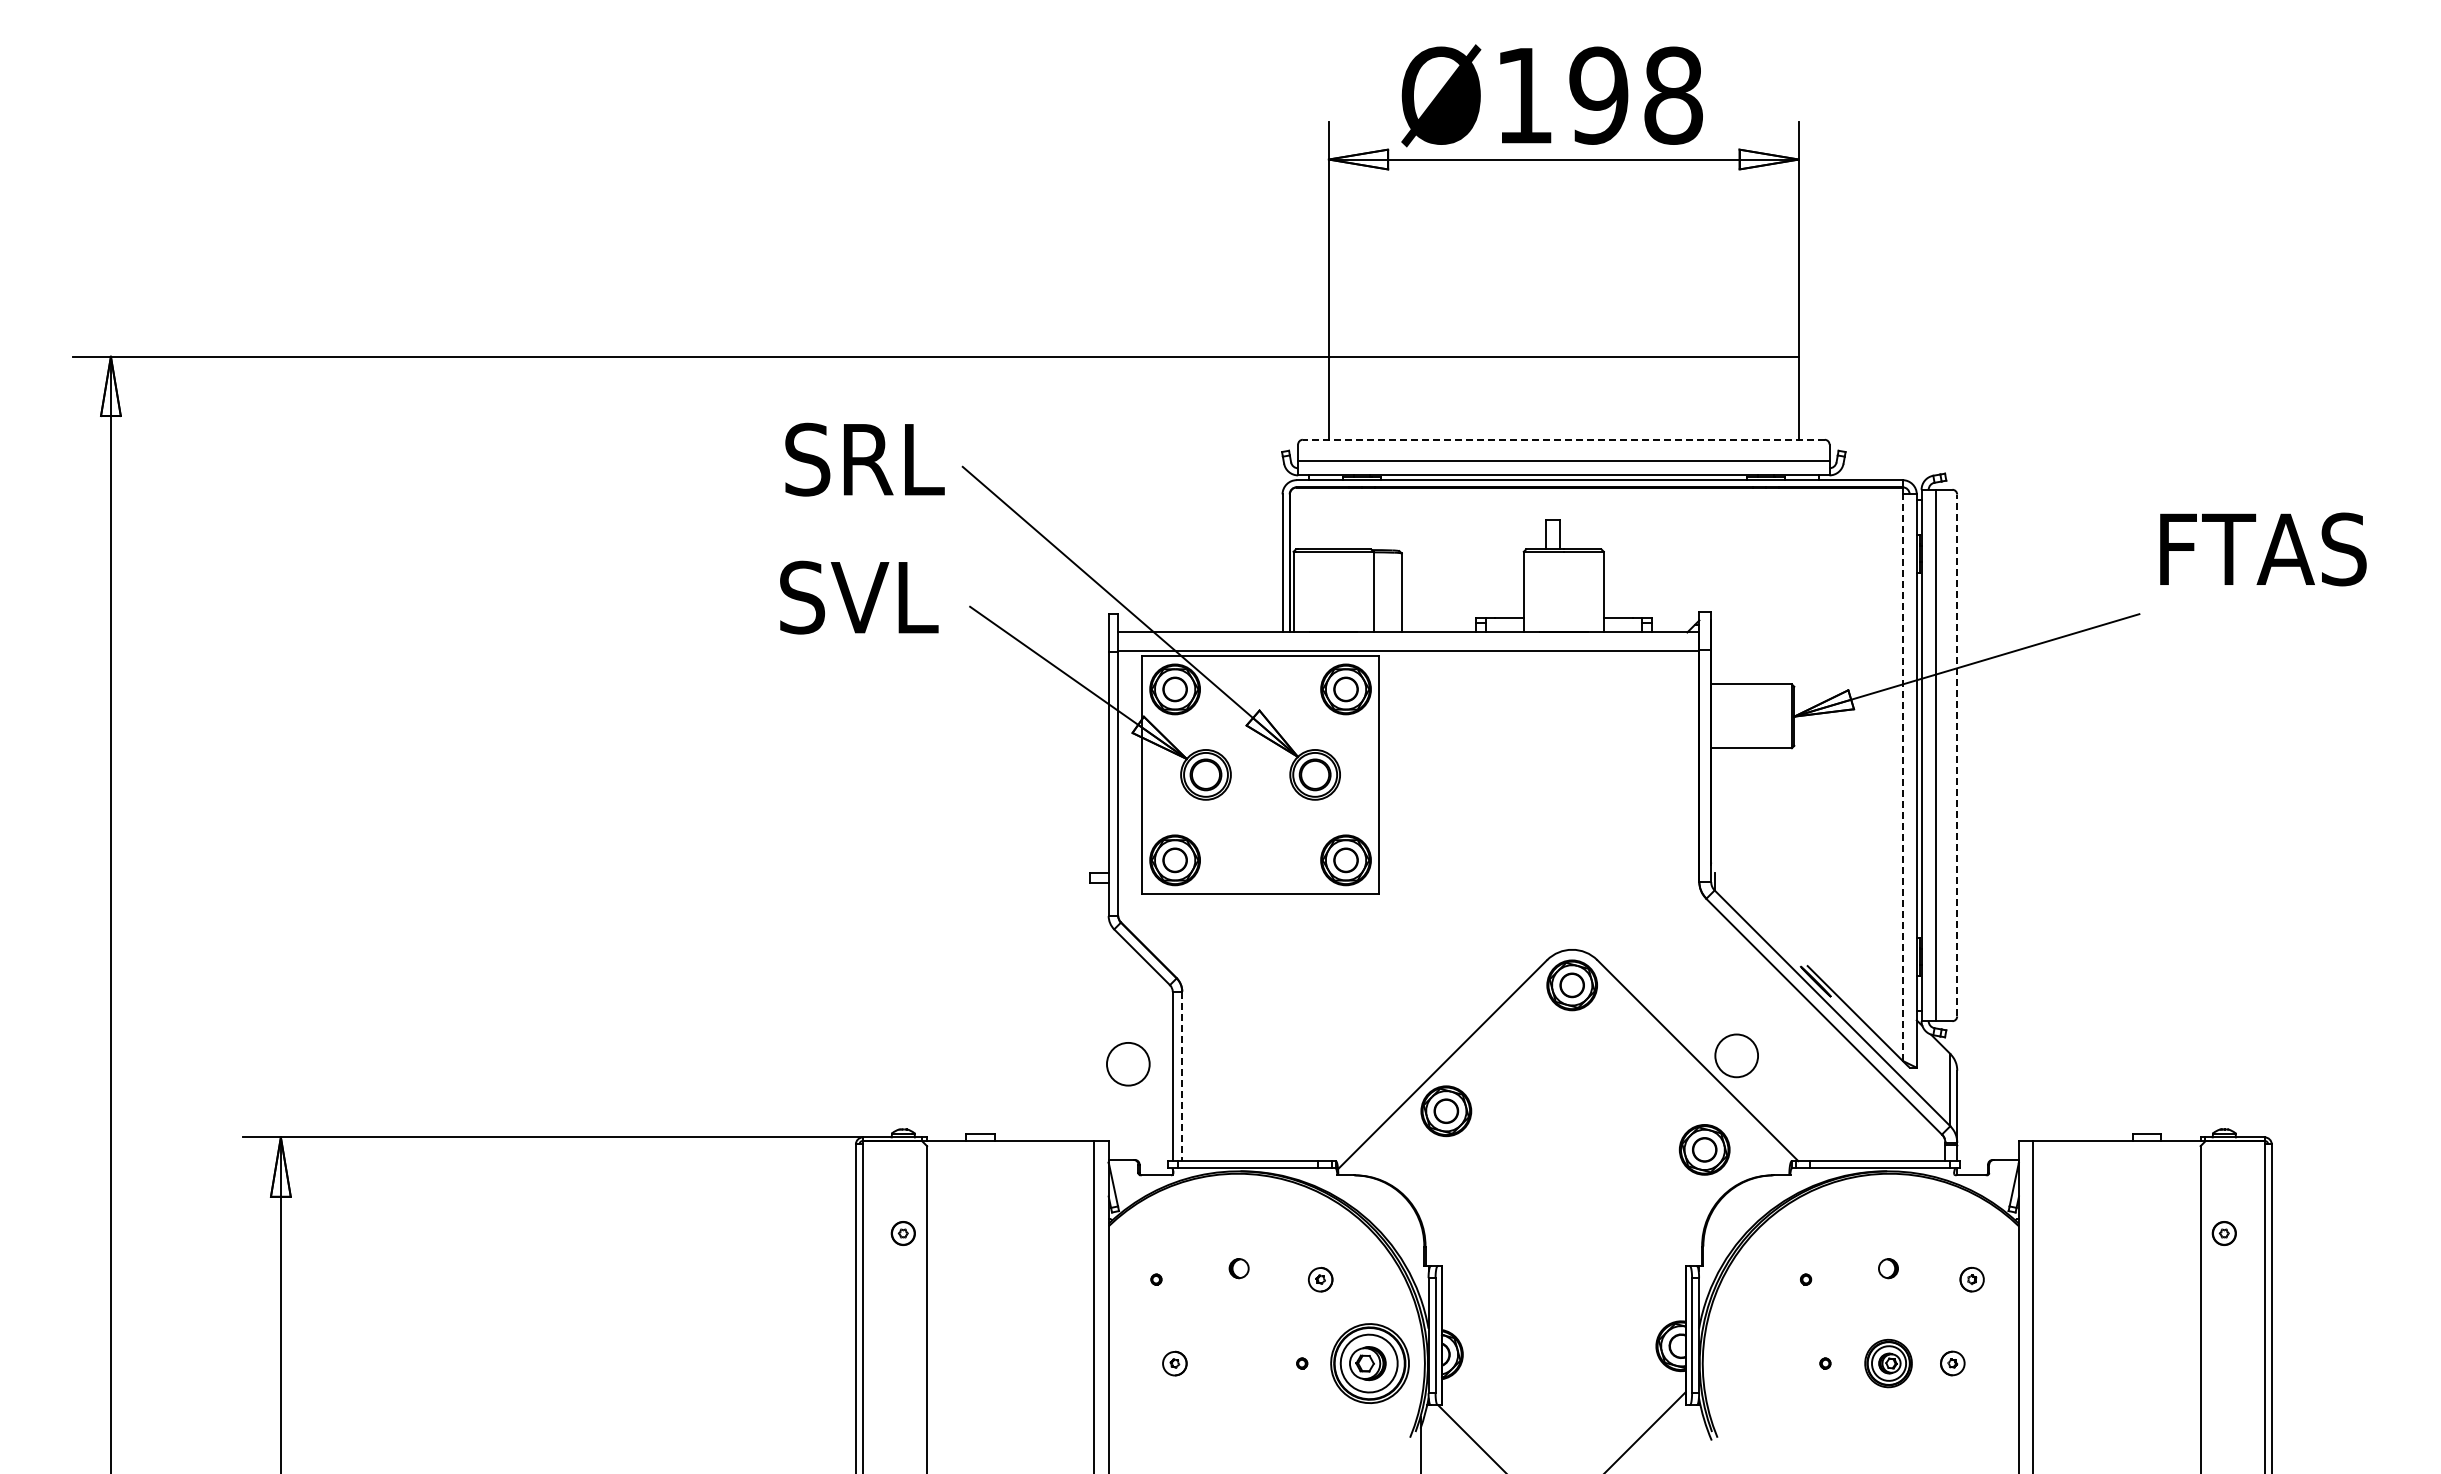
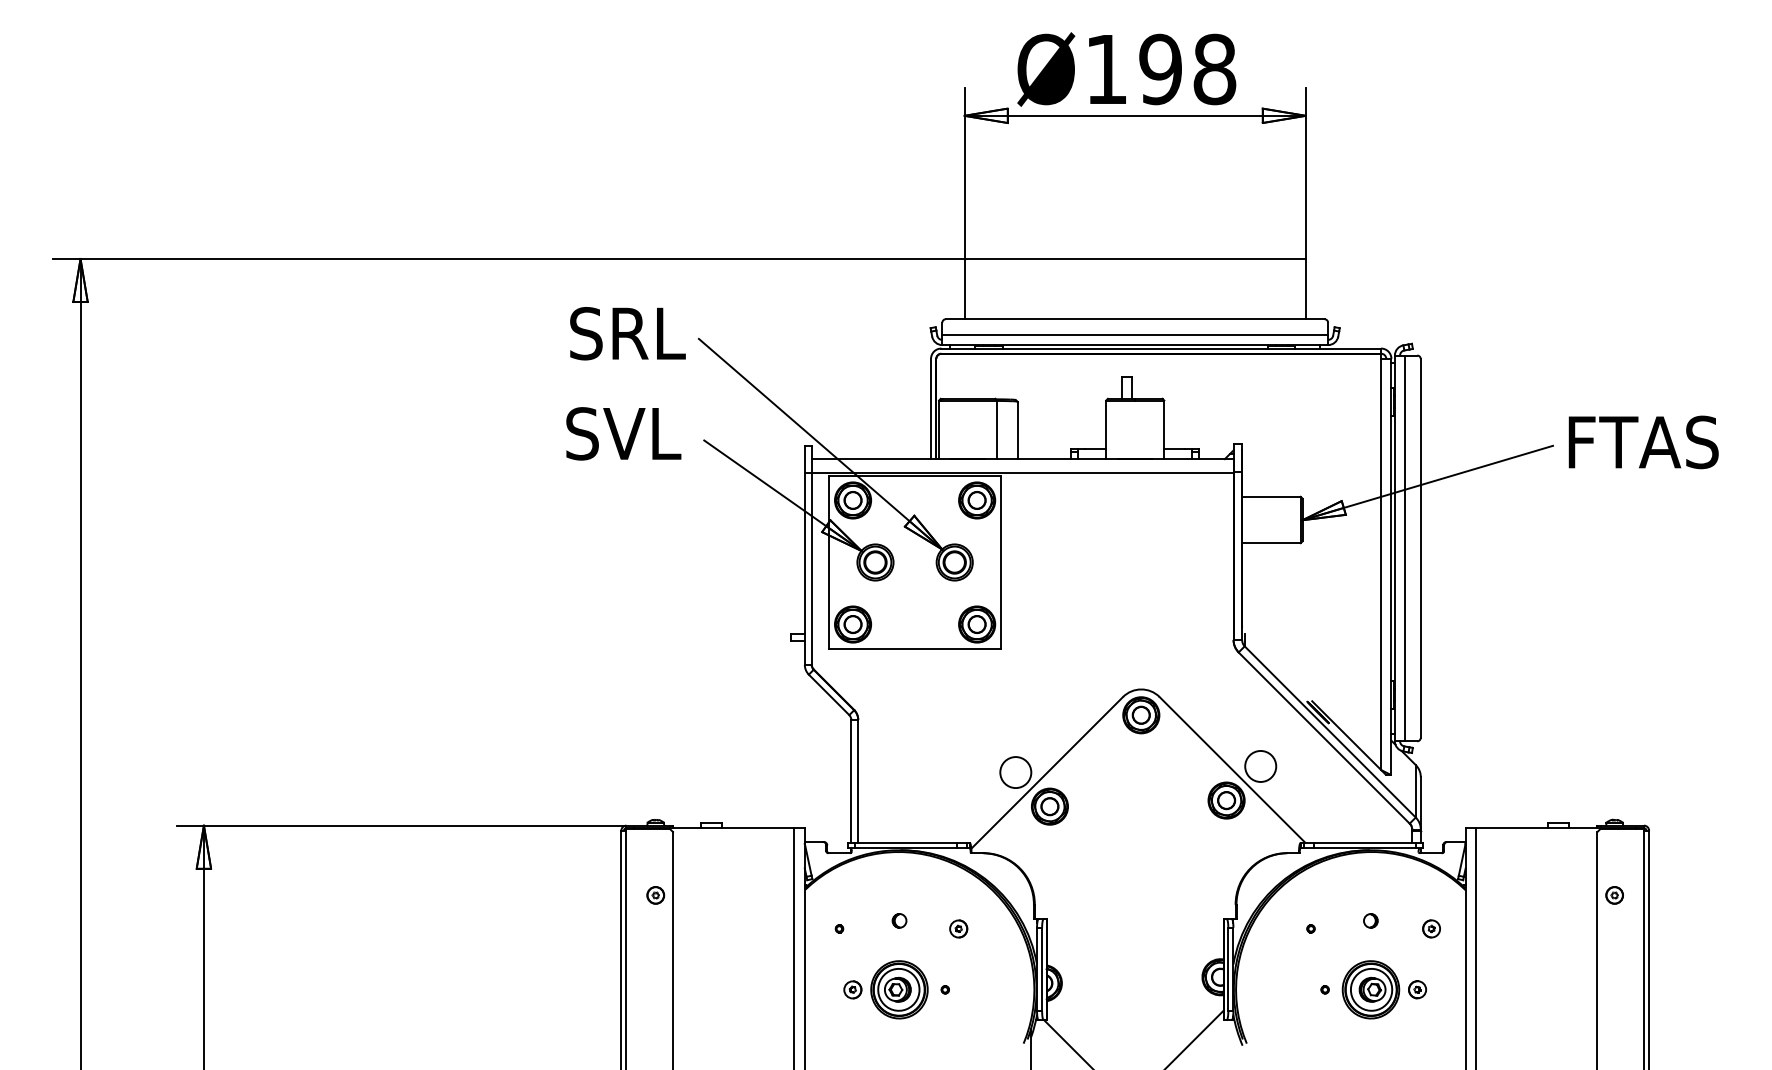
line: (1563, 439) -> (1134, 319), dashed -> solid
text: (2263, 549) -> (1643, 442), moved
line: (1957, 755) -> (1420, 548), dashed -> solid
line: (1902, 777) -> (1381, 564), dashed -> solid
circle: (1128, 1064) -> (1015, 772), moved
line: (1182, 1076) -> (858, 781), dashed -> solid
part: (1704, 1149) -> (1226, 800), moved
part: (1369, 1363) -> (899, 989), moved
part: (1888, 1363) -> (1370, 989), size x1.67

